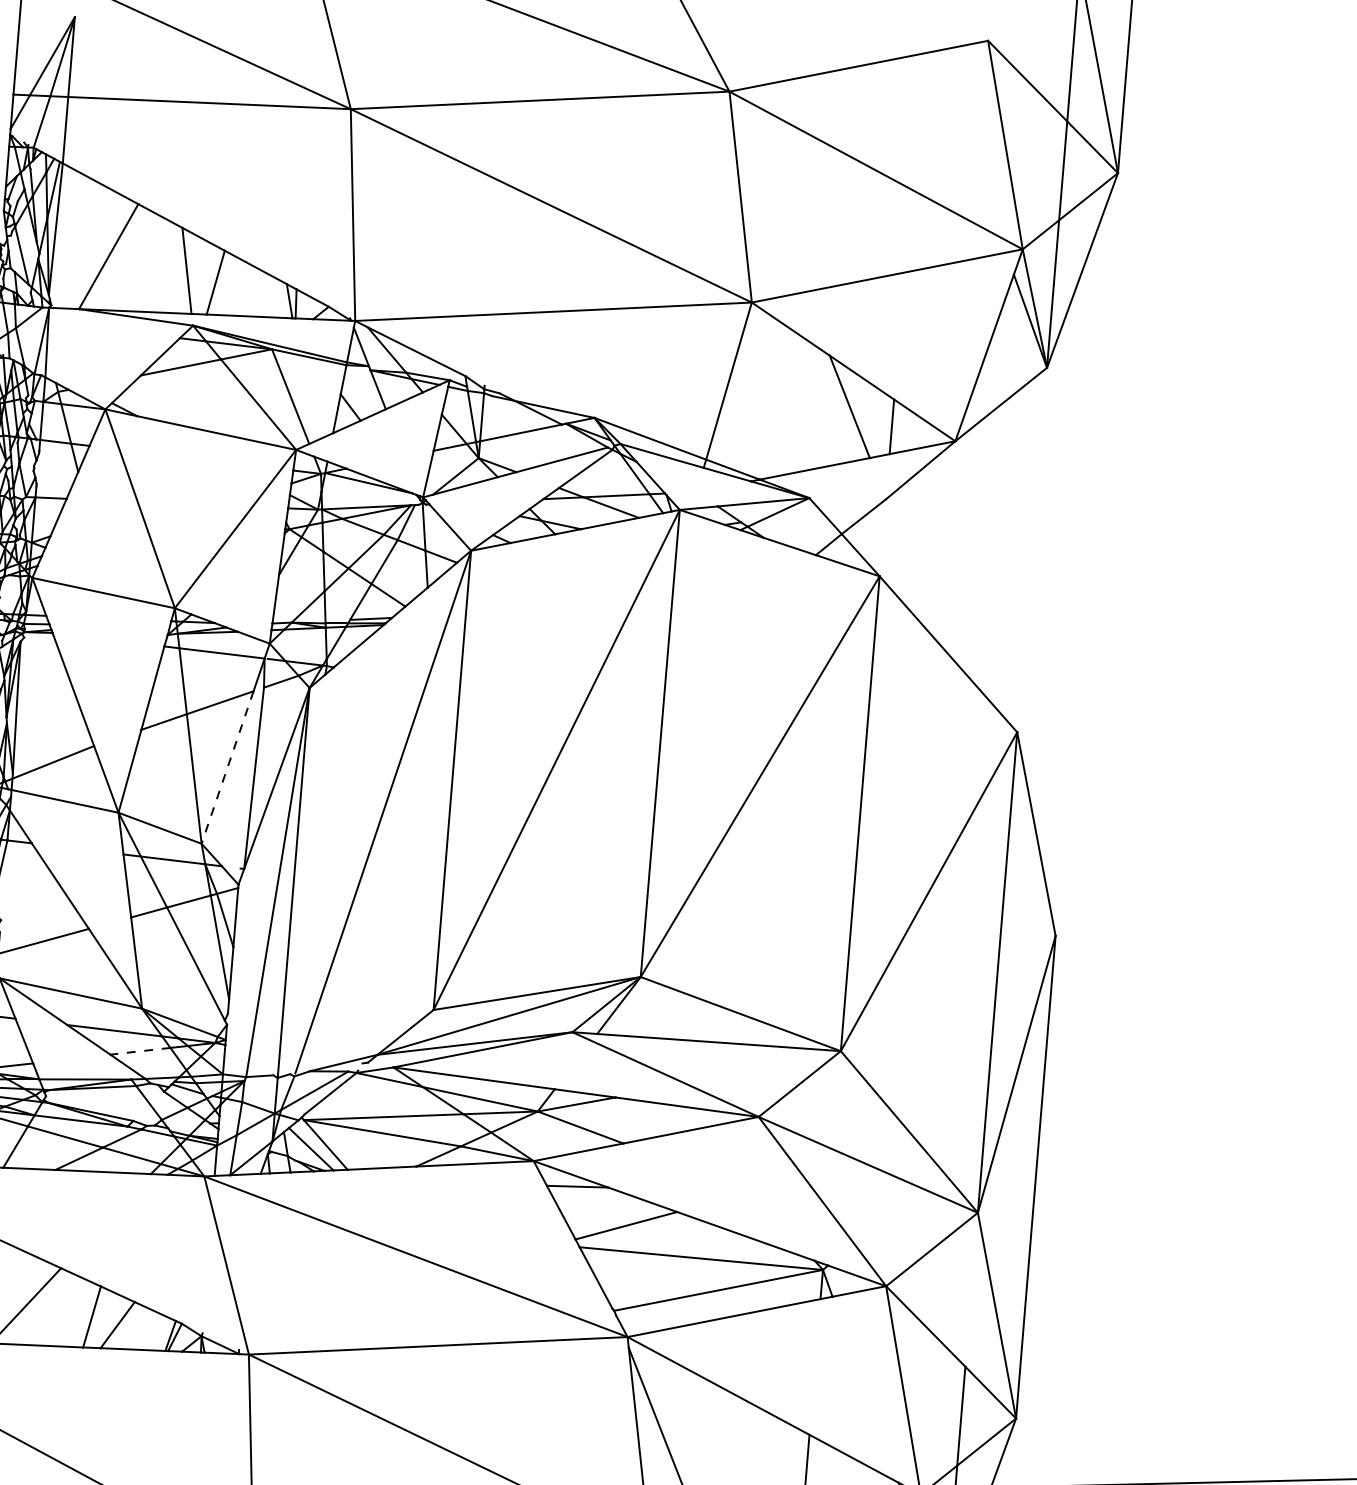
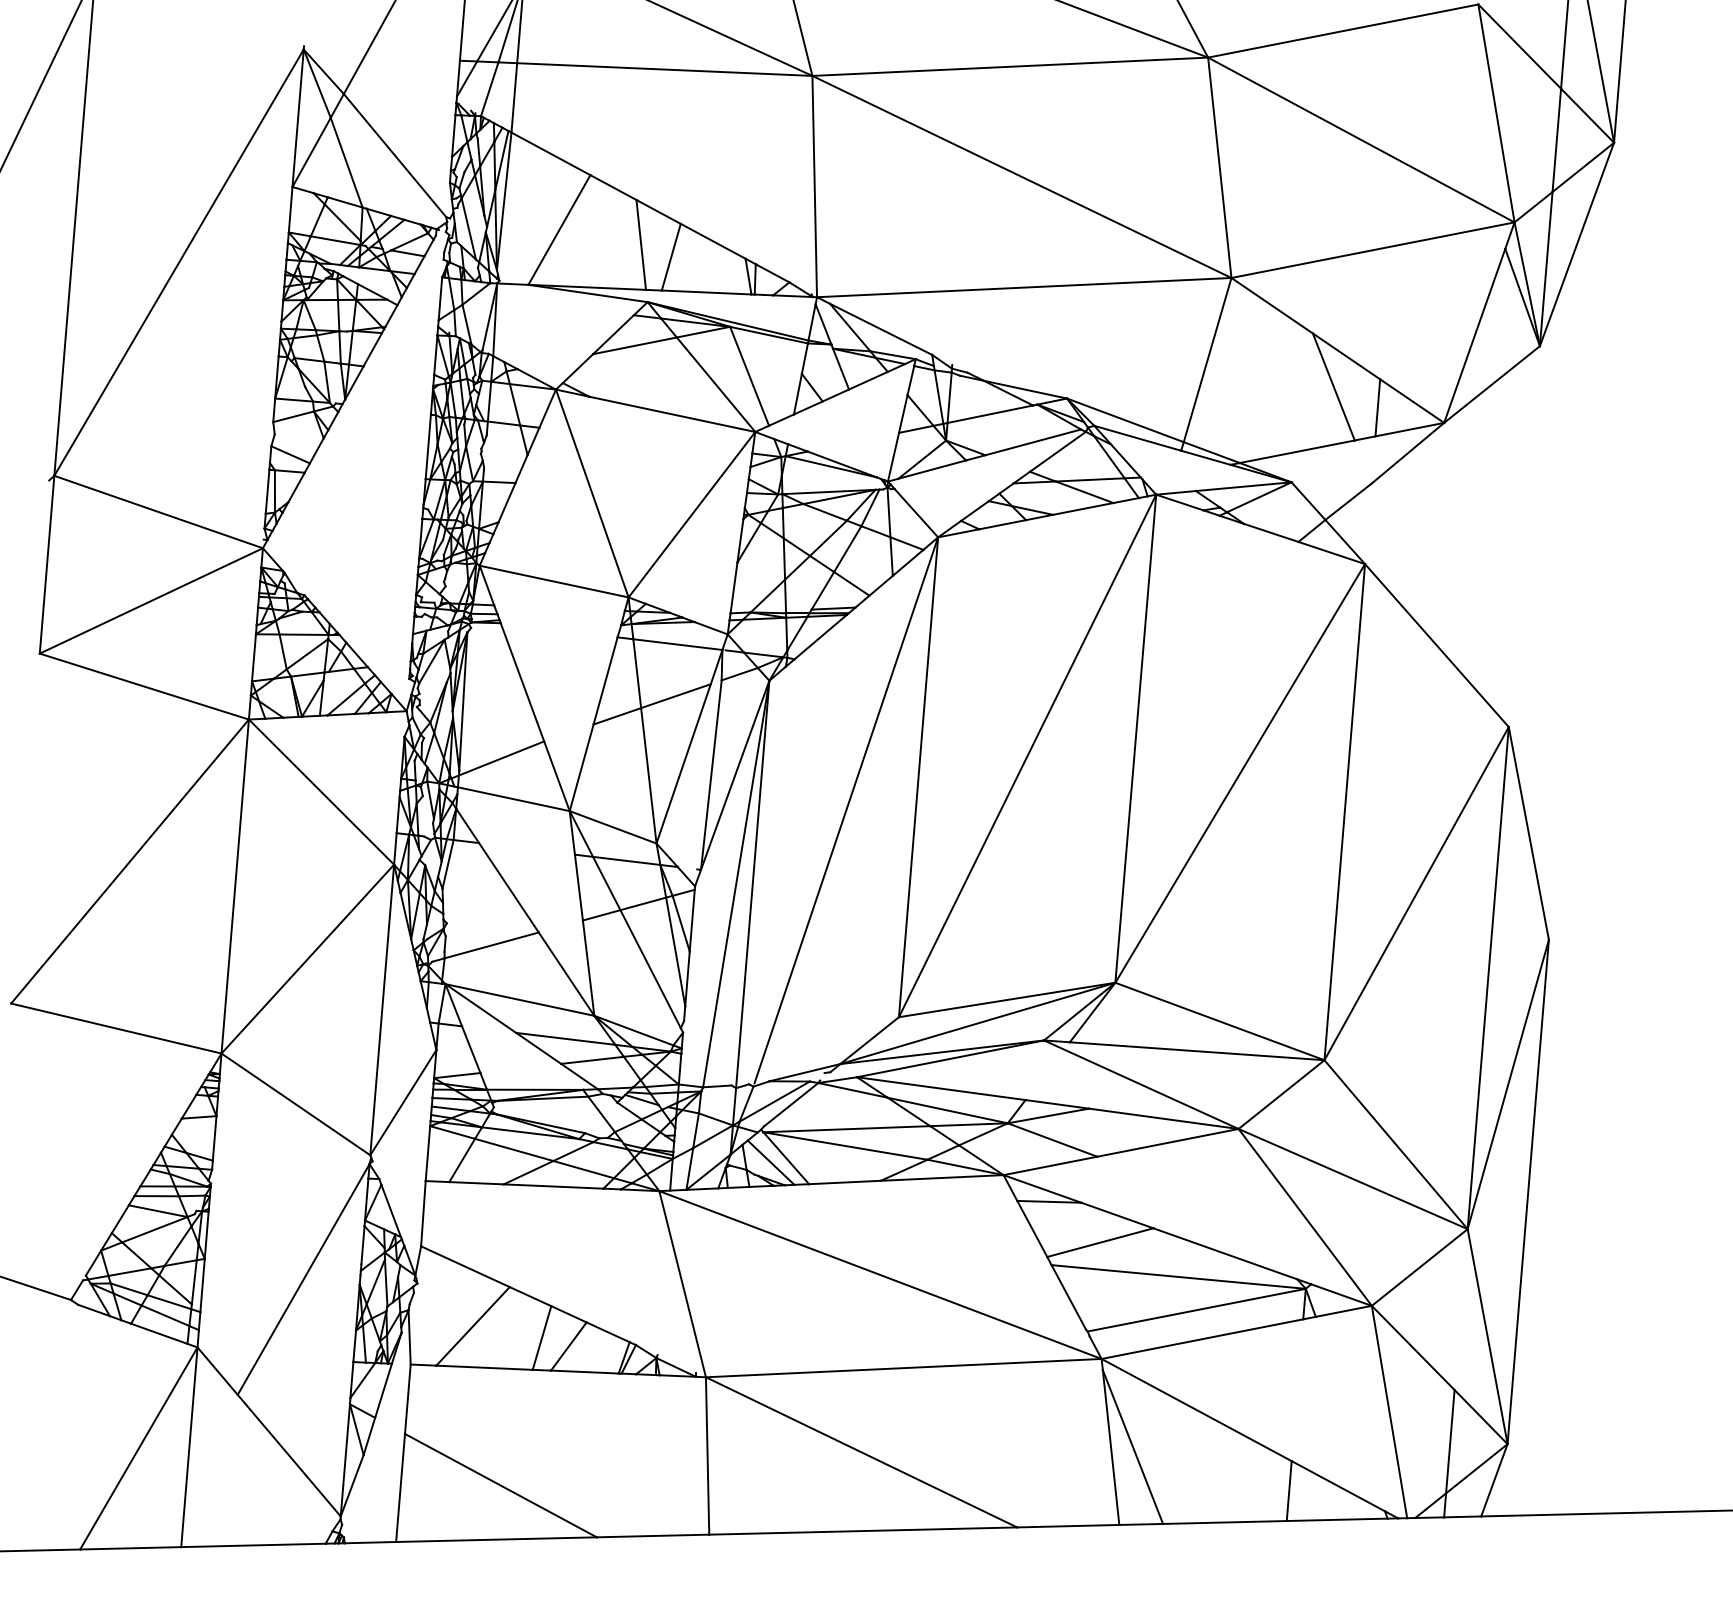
line: (227, 768) -> (683, 764), dashed -> solid
line: (140, 1051) -> (592, 1060), dashed -> solid

